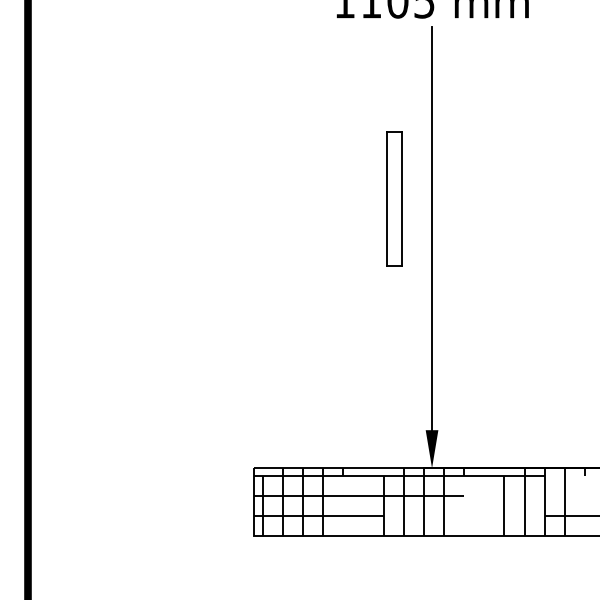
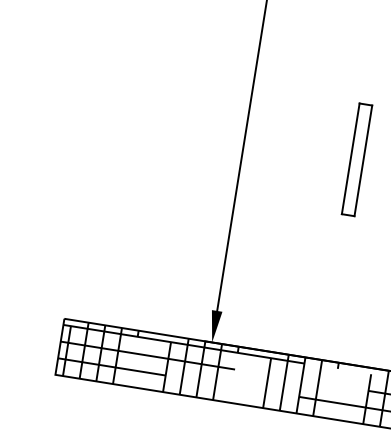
part: (394, 198) -> (357, 159), moved

